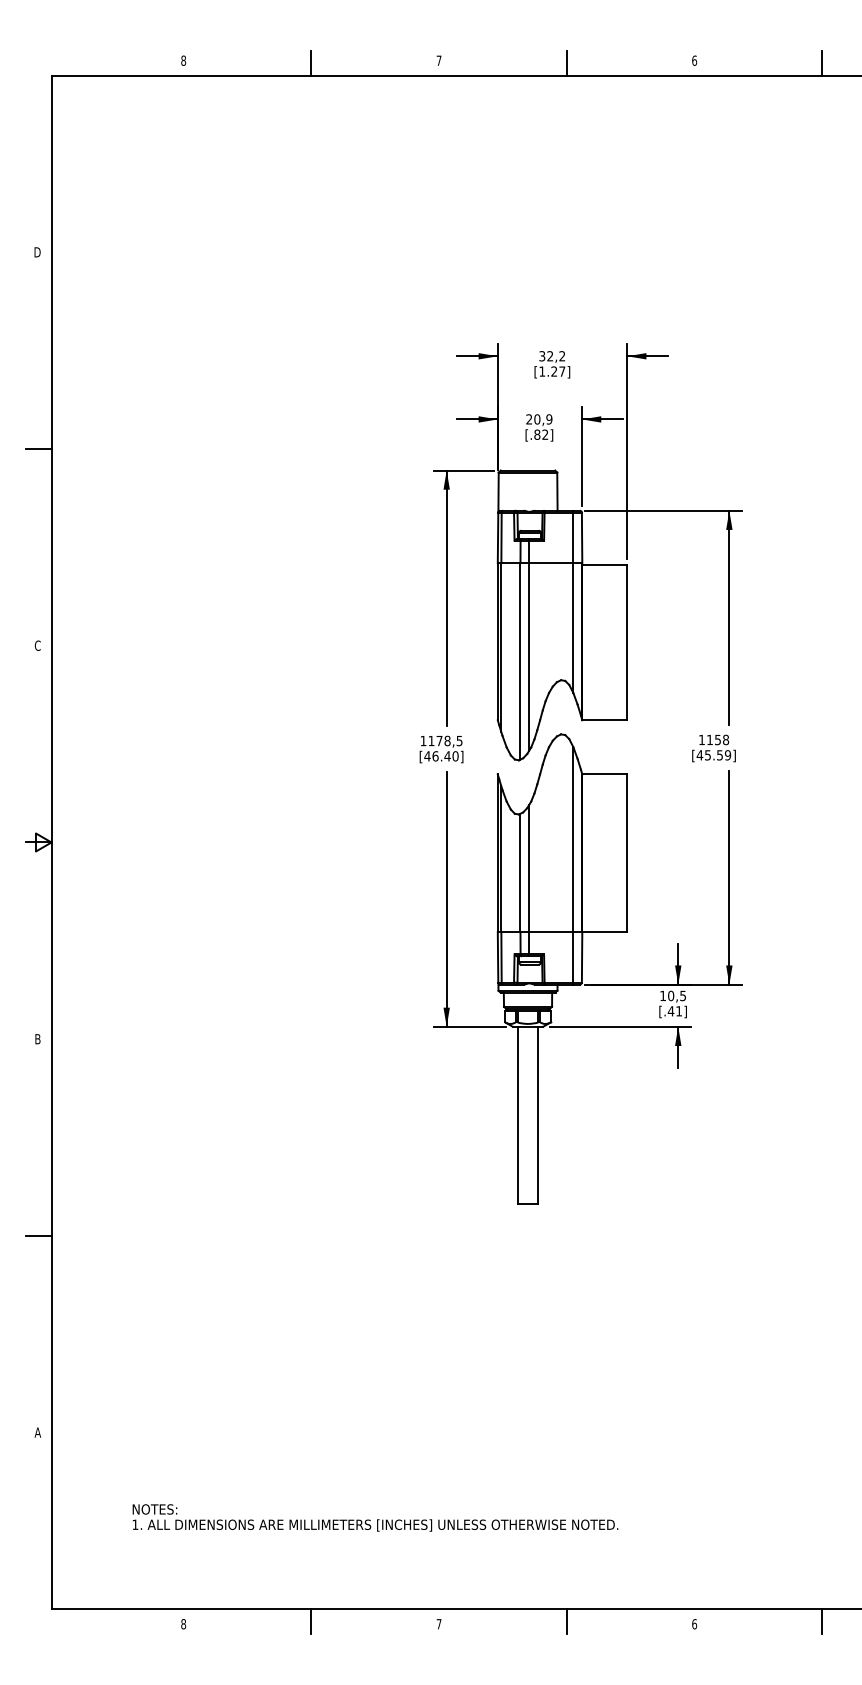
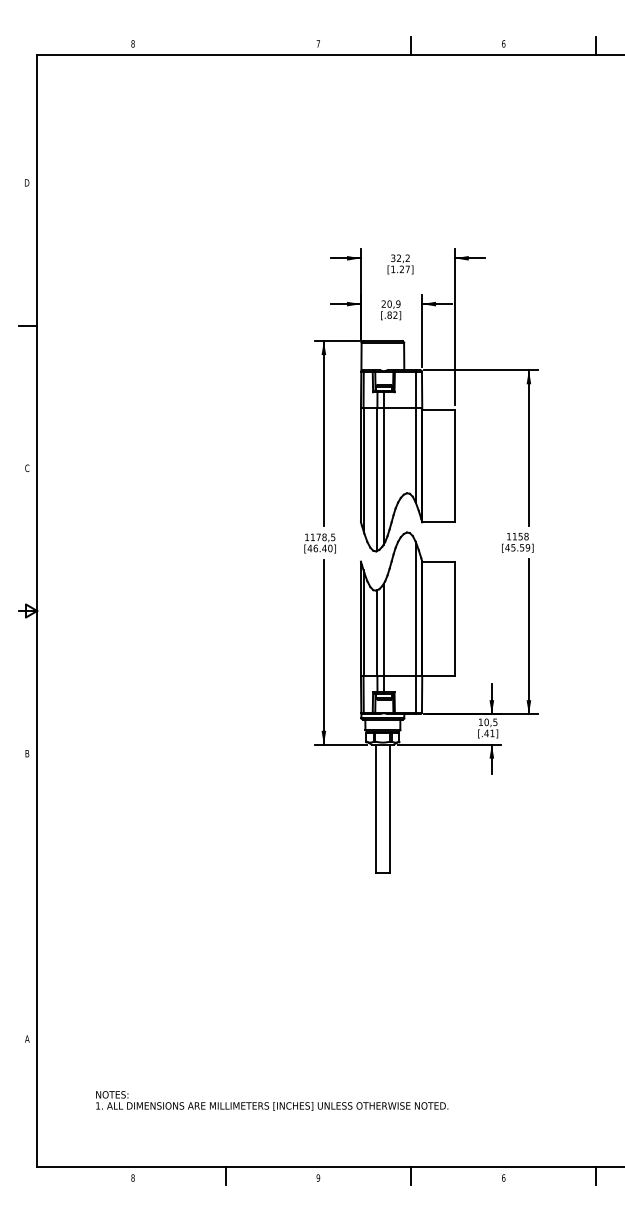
line: (311, 63) -> (225, 45), removed
line: (38, 1235) -> (27, 896), removed
text: (438, 1624) -> (317, 1178), 7 -> 9

